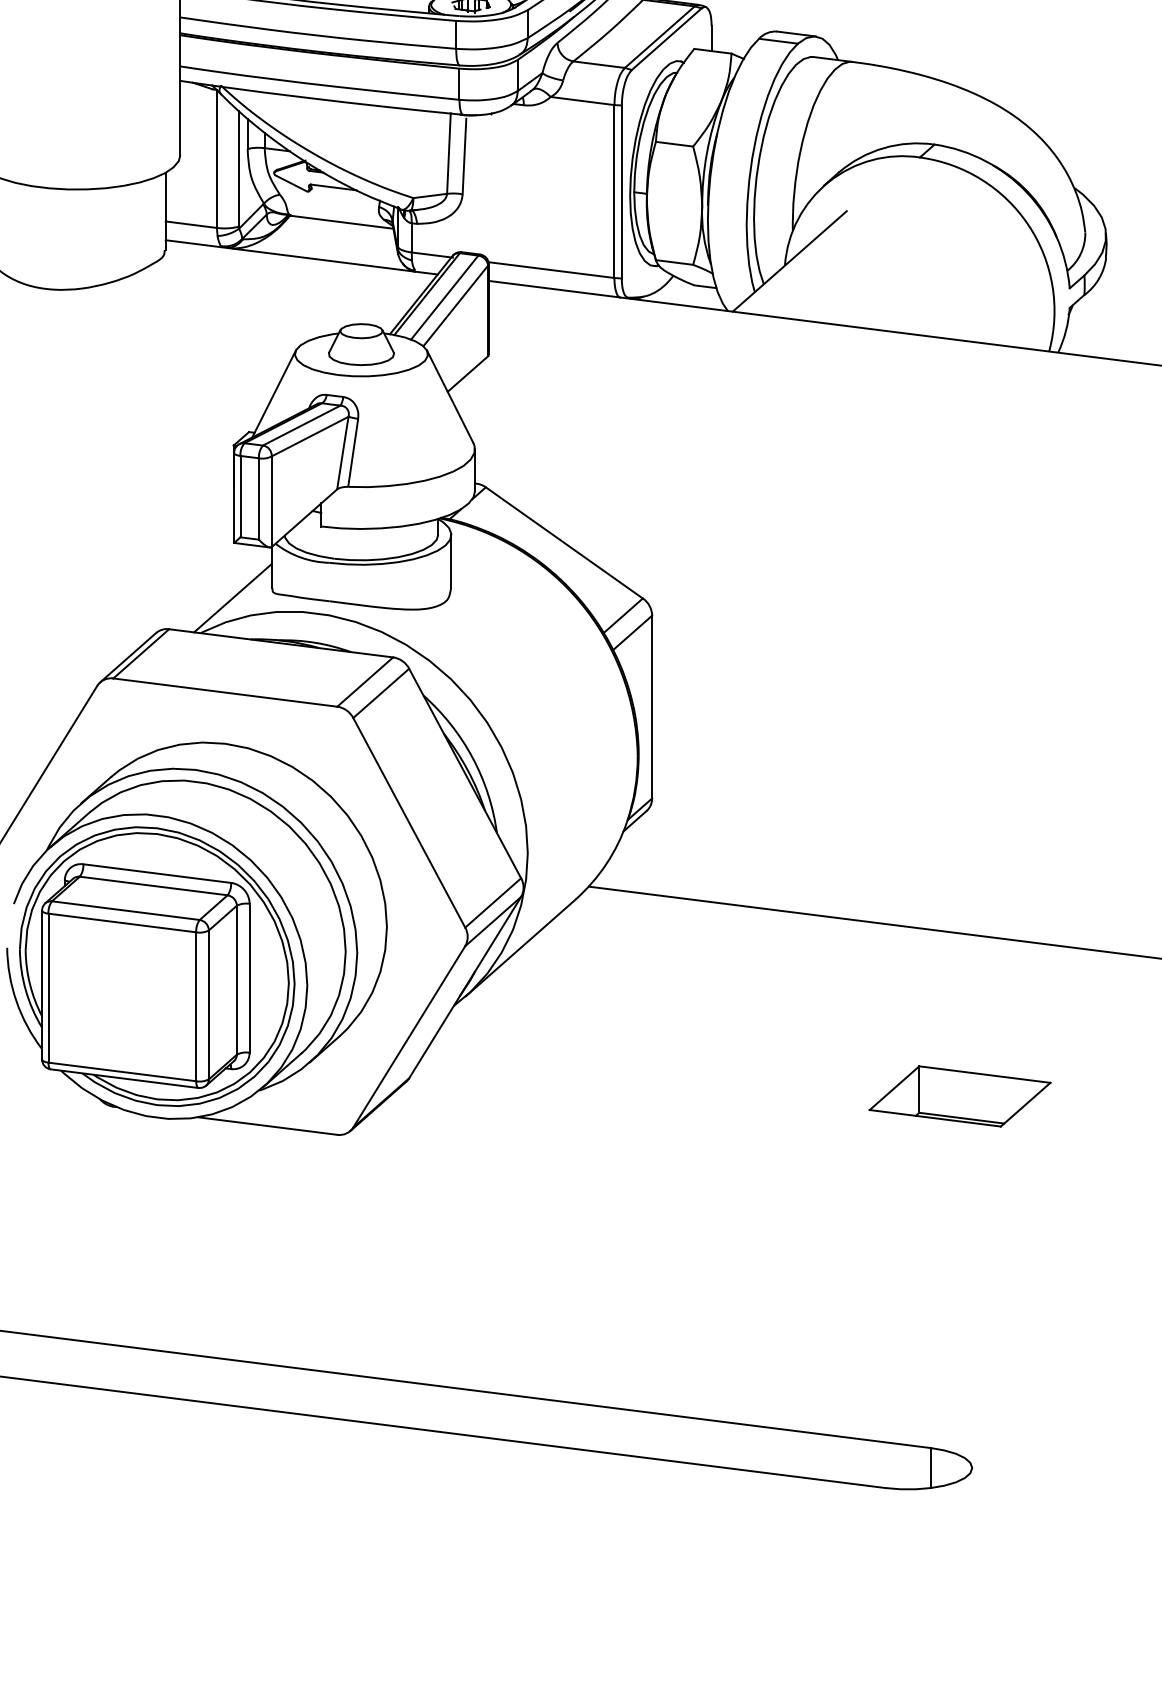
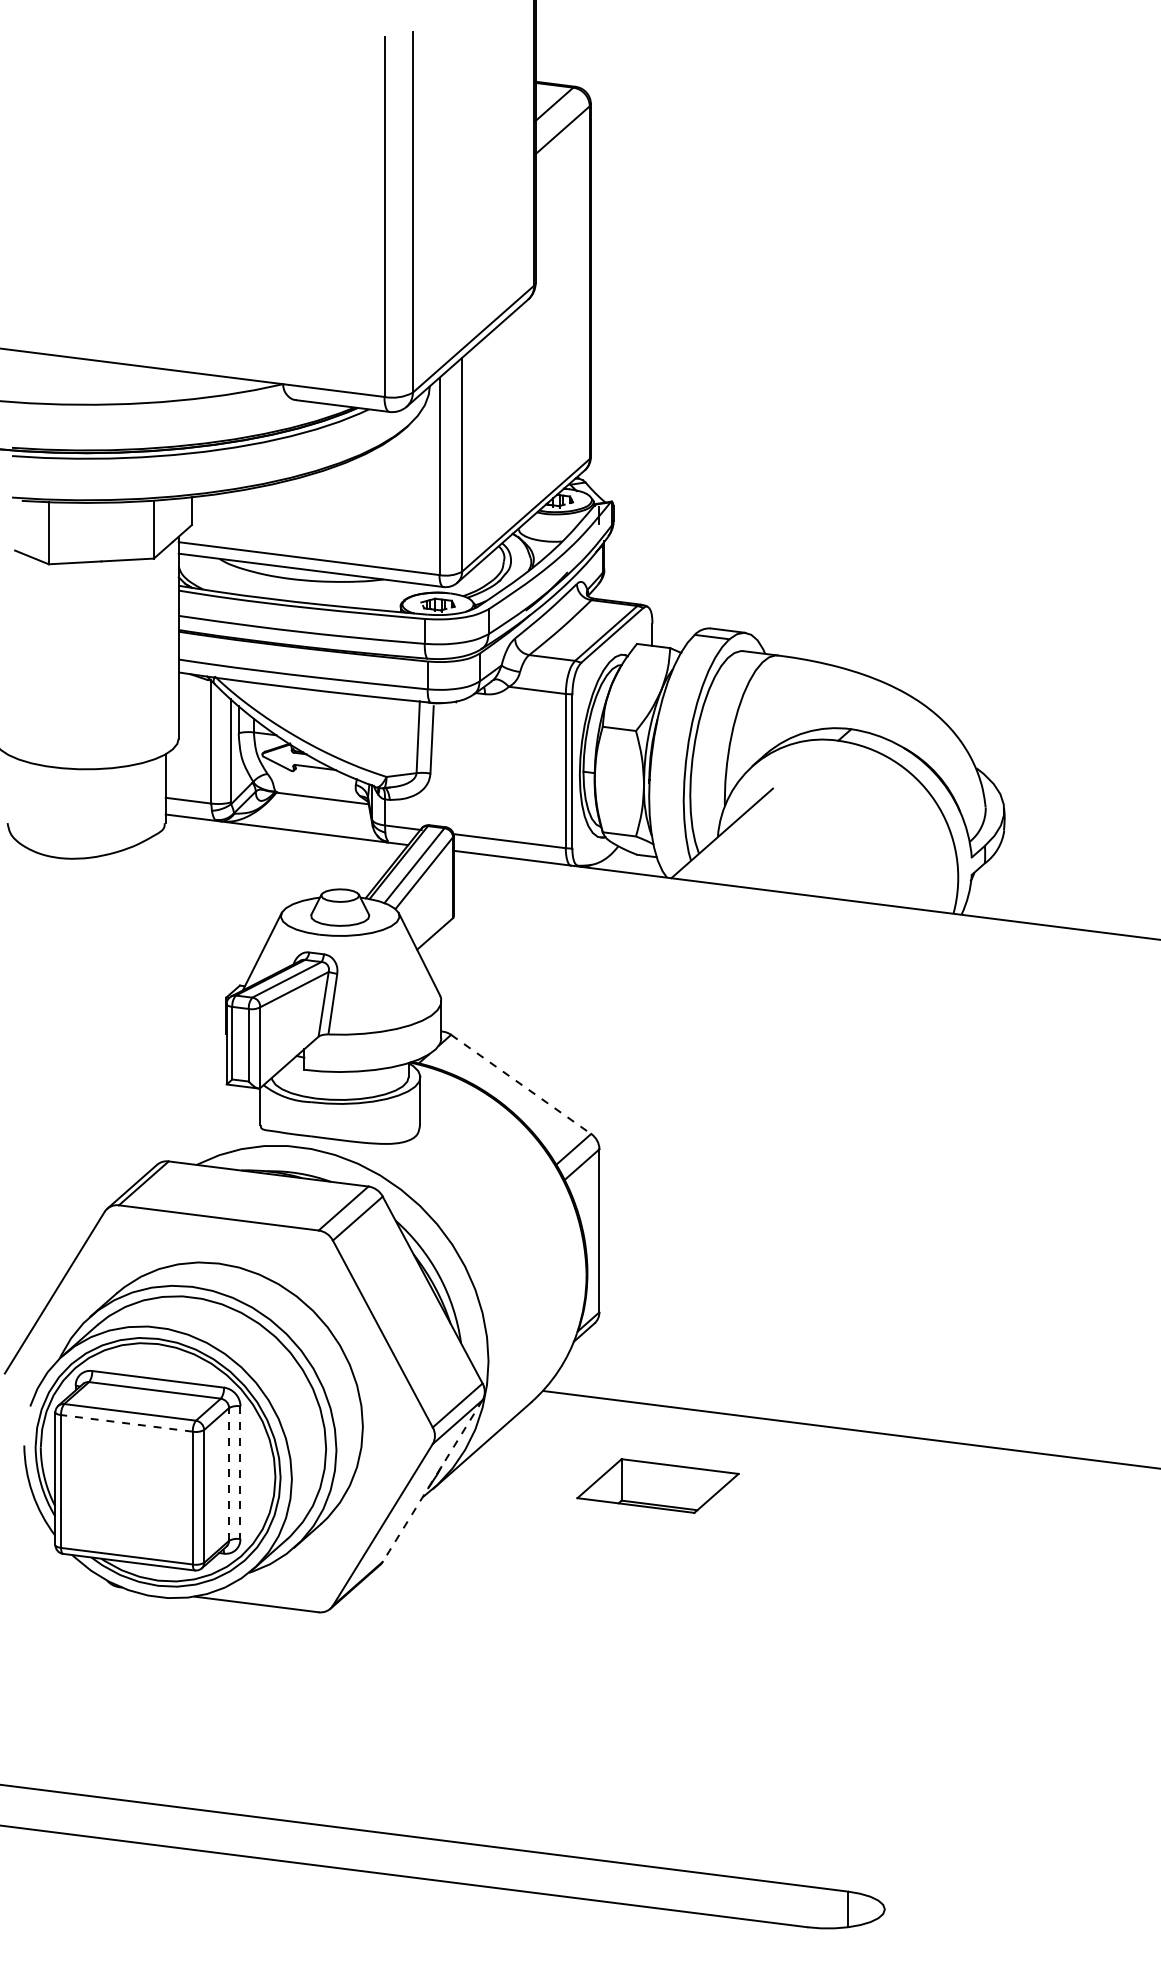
line: (564, 542) -> (521, 1084), solid -> dashed
line: (232, 597) -> (225, 1133), removed
line: (121, 923) -> (126, 1423), solid -> dashed
line: (237, 979) -> (229, 1473), solid -> dashed
line: (249, 979) -> (240, 1473), solid -> dashed
line: (464, 988) -> (432, 1481), solid -> dashed
part: (959, 1095) -> (657, 1485), moved

